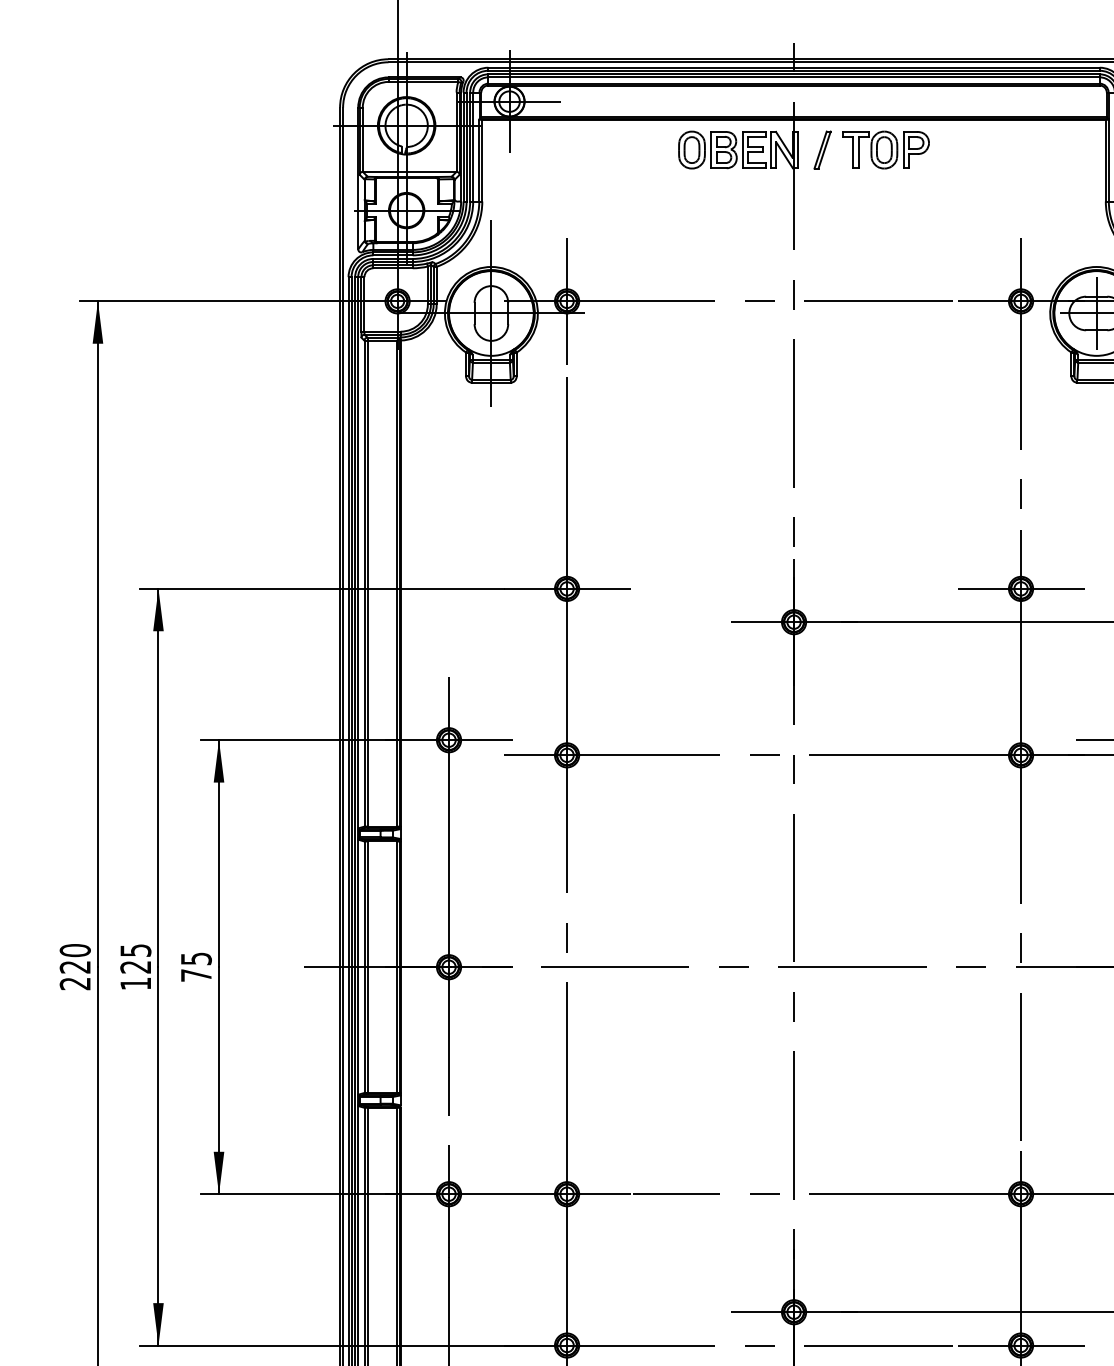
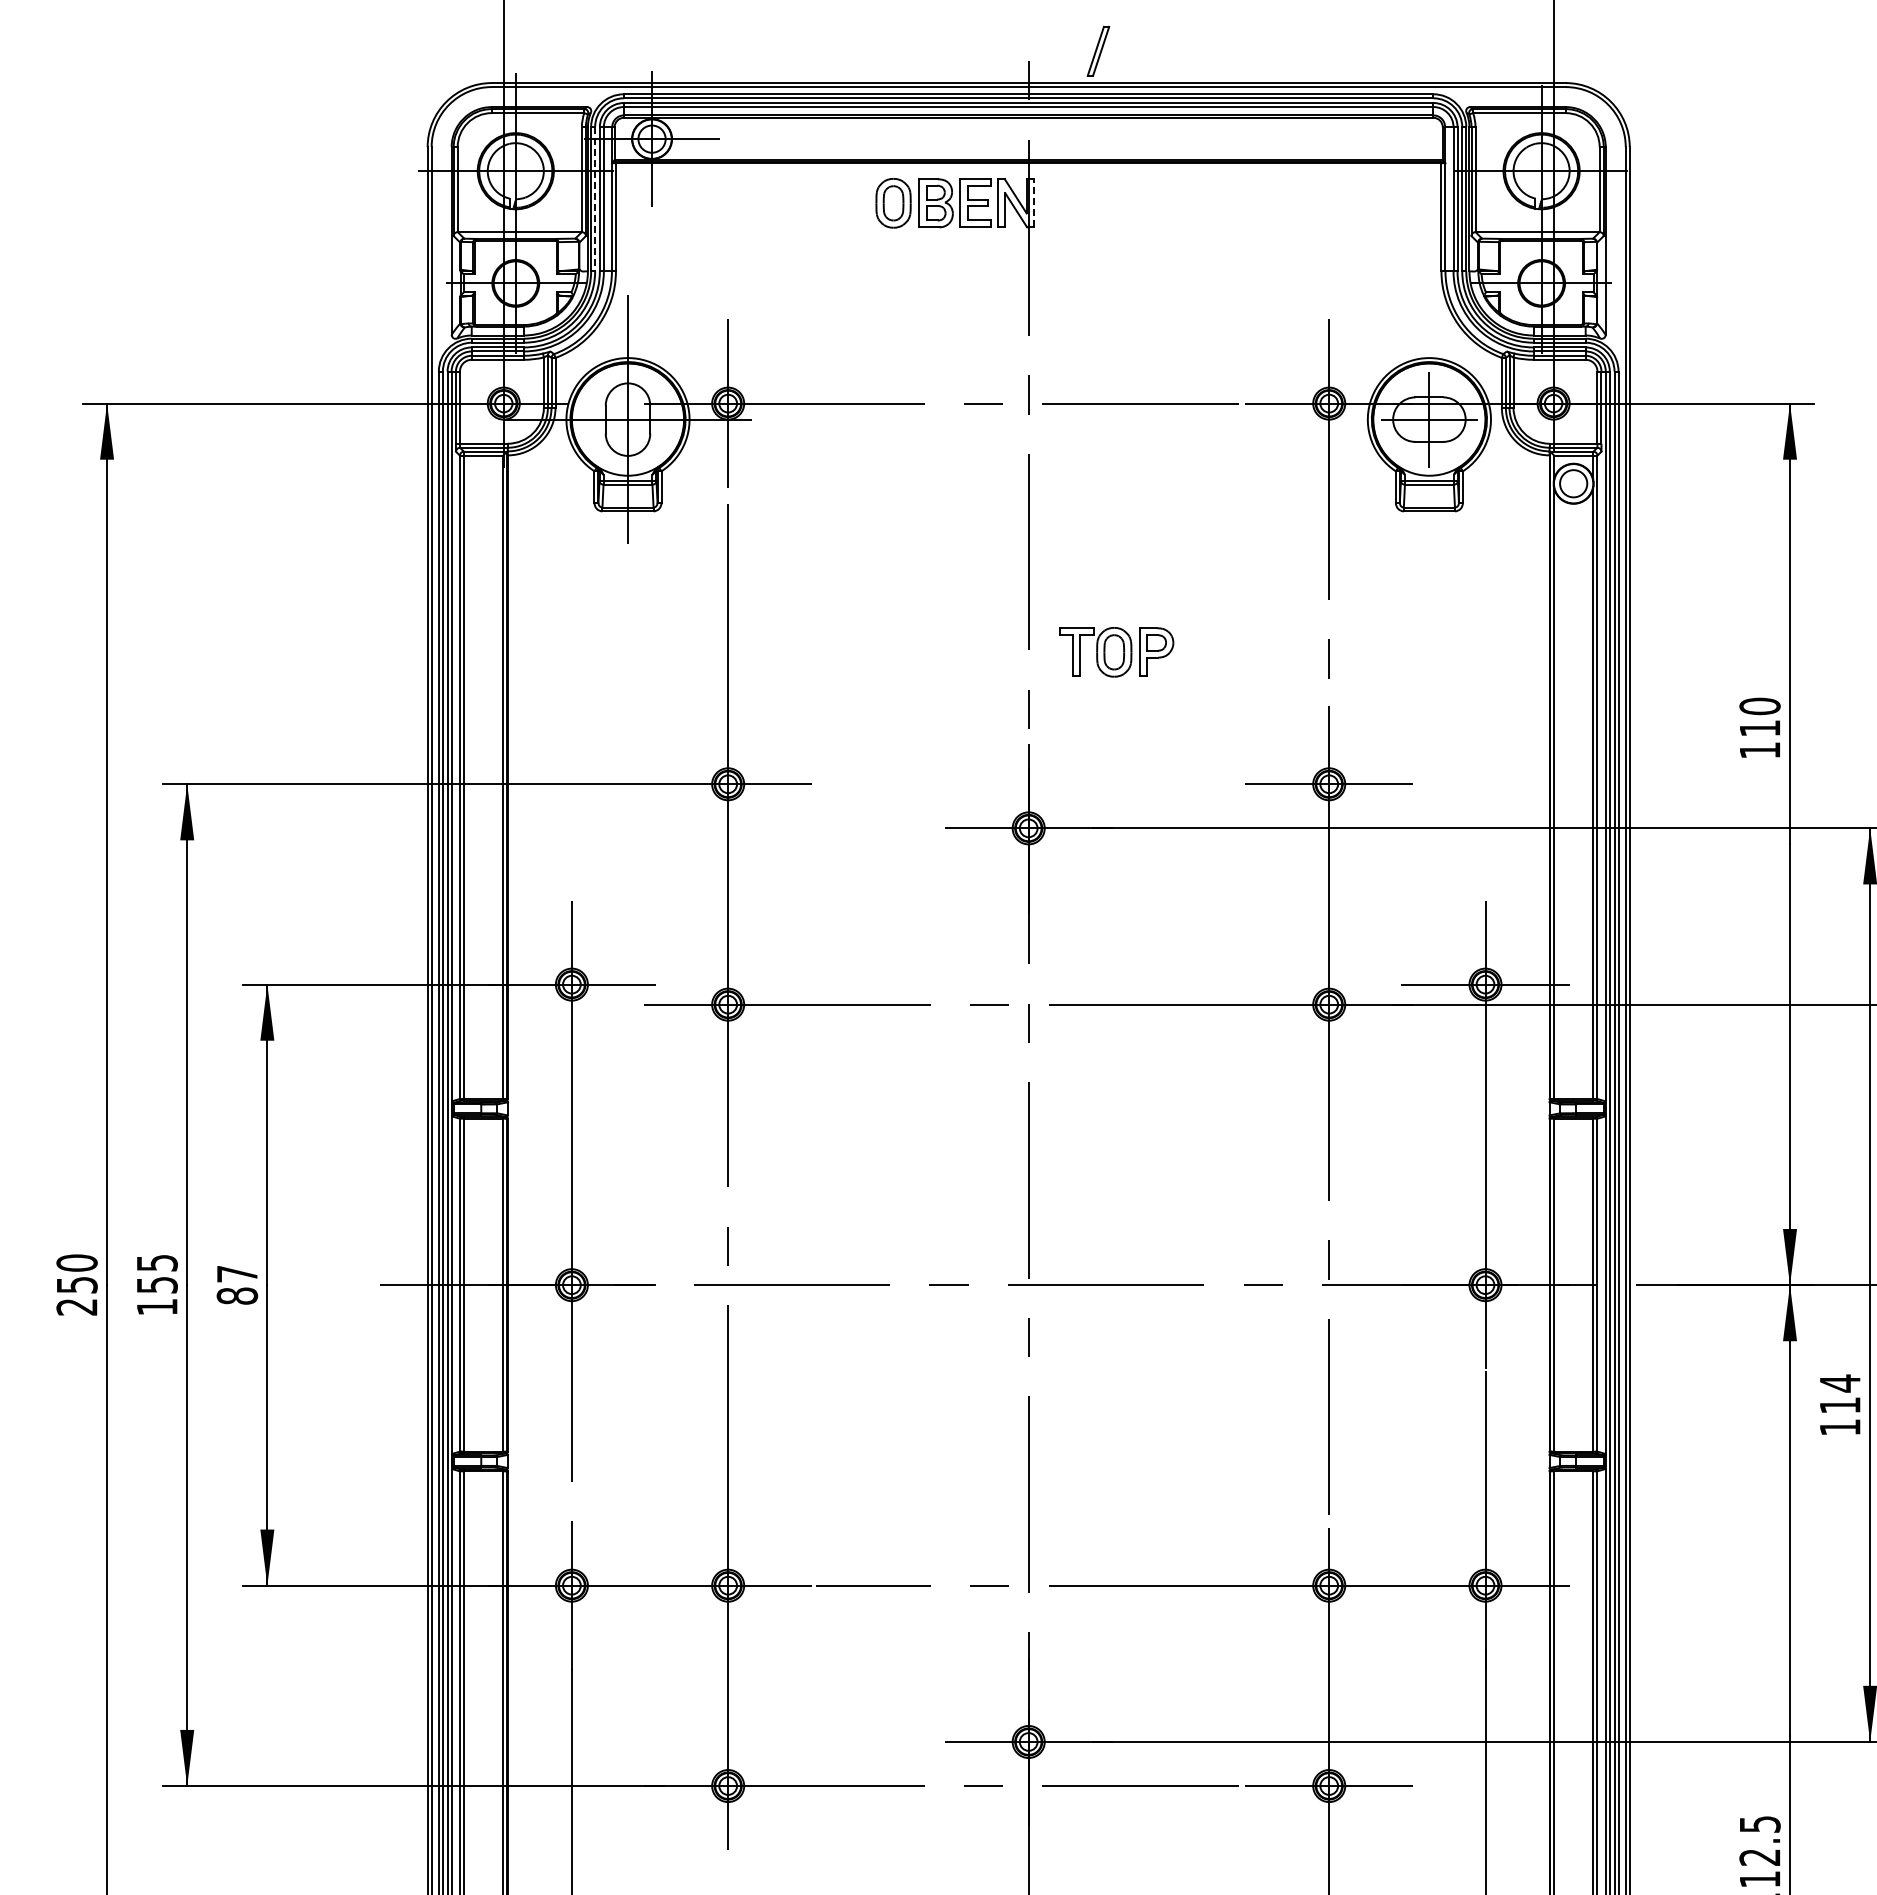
line: (466, 147) -> (595, 199), solid -> dashed
line: (798, 149) -> (1034, 202), solid -> dashed
part: (822, 149) -> (1098, 50), moved
part: (886, 150) -> (1116, 652), moved
text: (74, 967) -> (76, 1285), 220 -> 250
text: (135, 967) -> (156, 1285), 125 -> 155
text: (196, 967) -> (237, 1285), 75 -> 87

